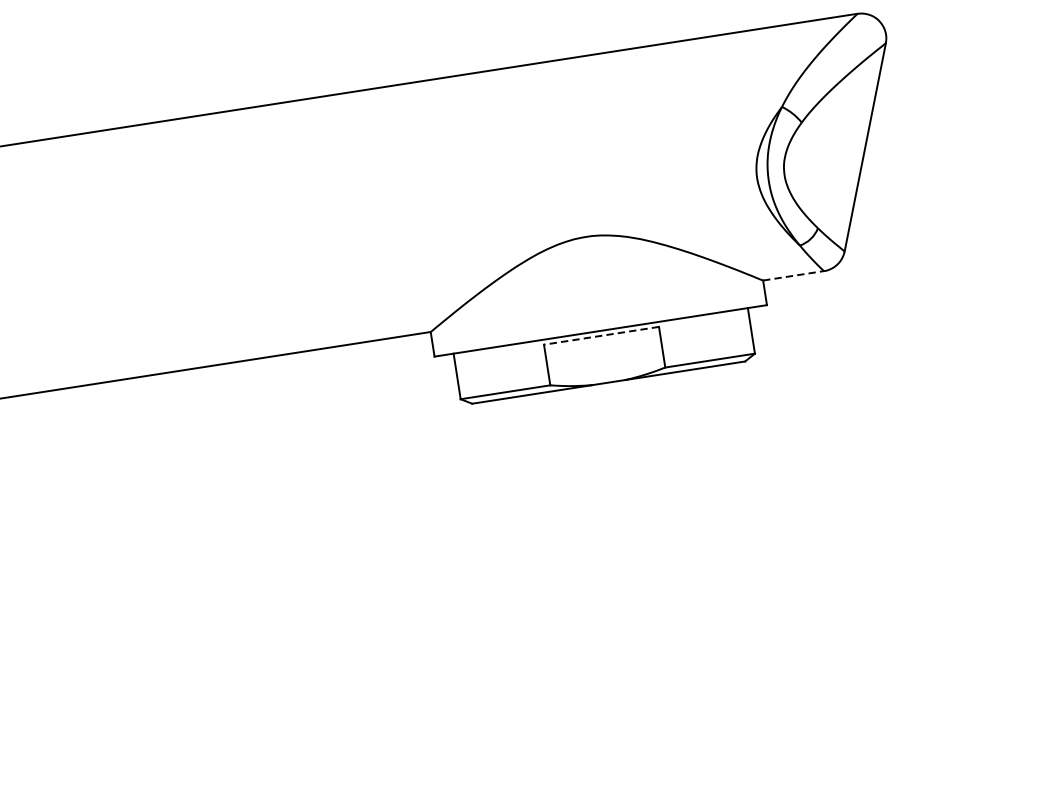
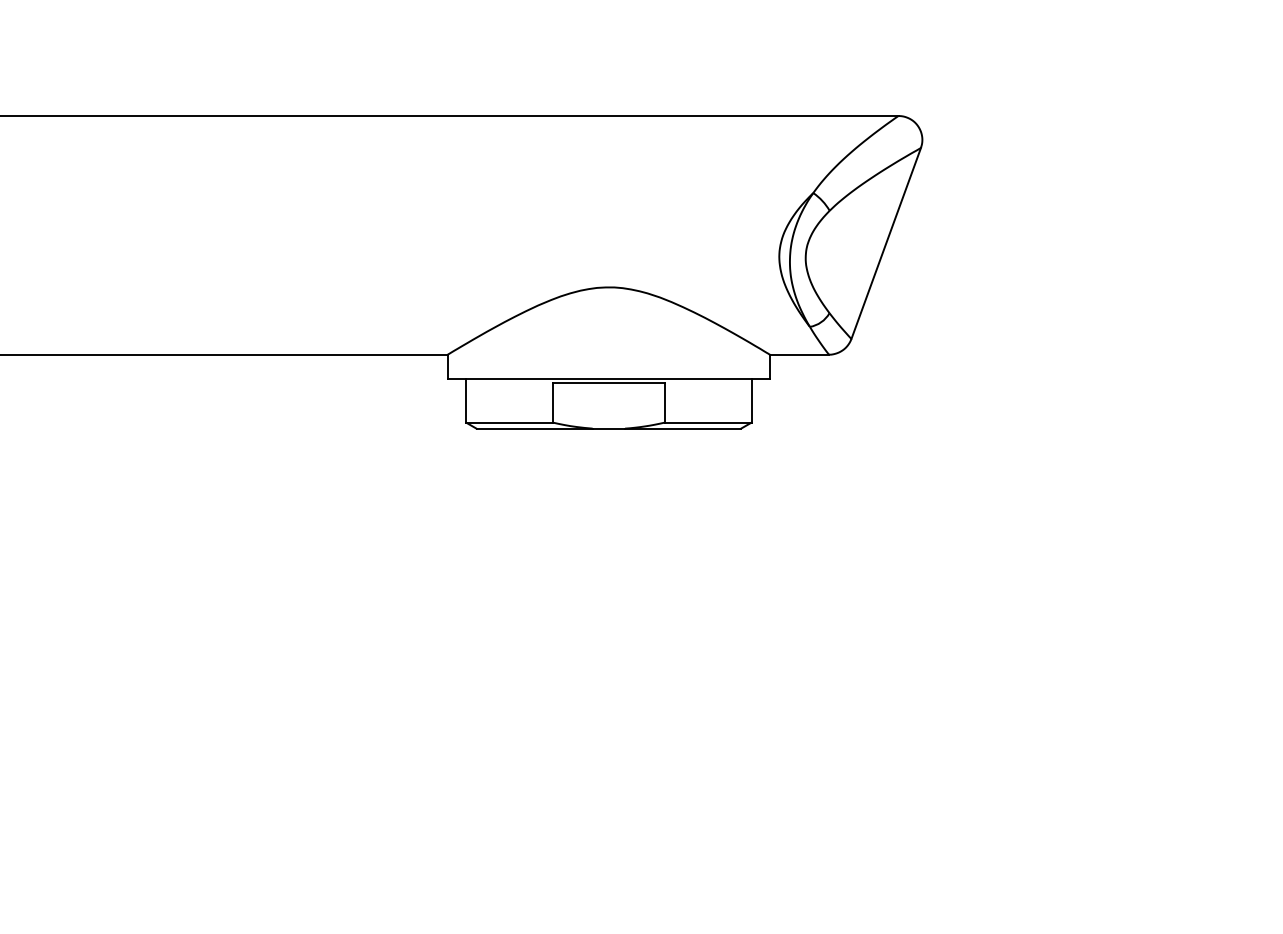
line: (793, 275) -> (799, 354), dashed -> solid
line: (601, 336) -> (608, 383), dashed -> solid

